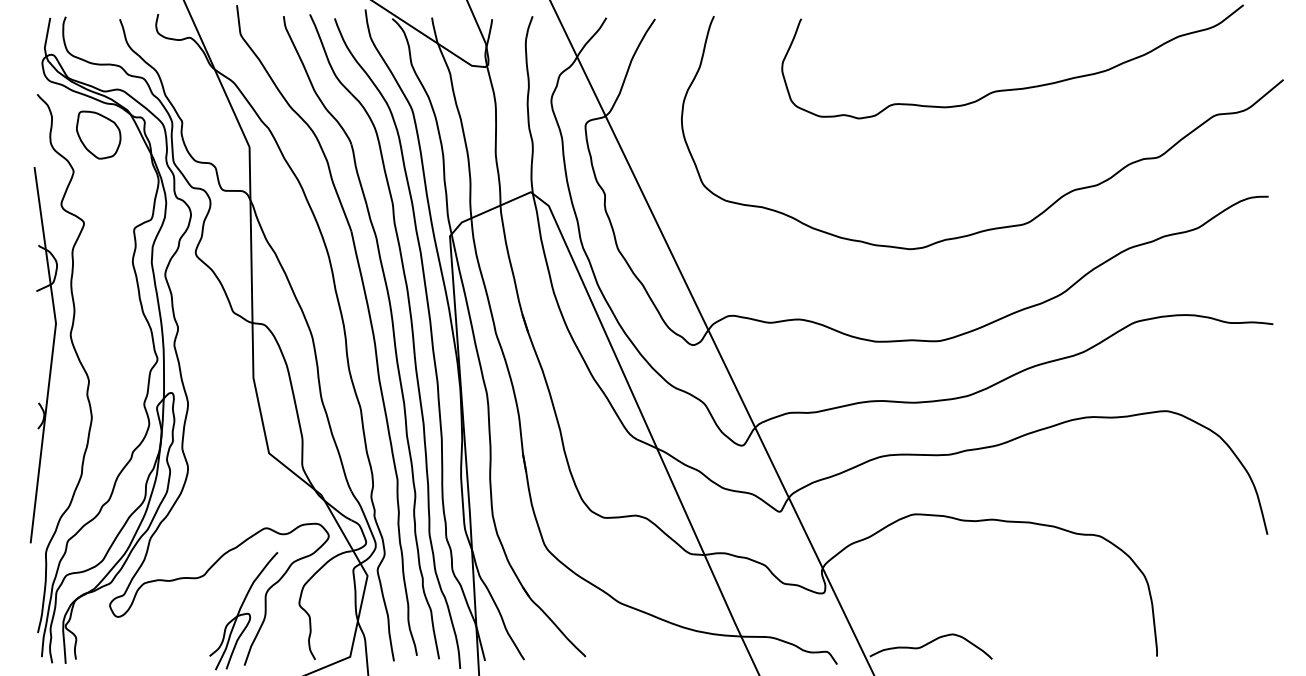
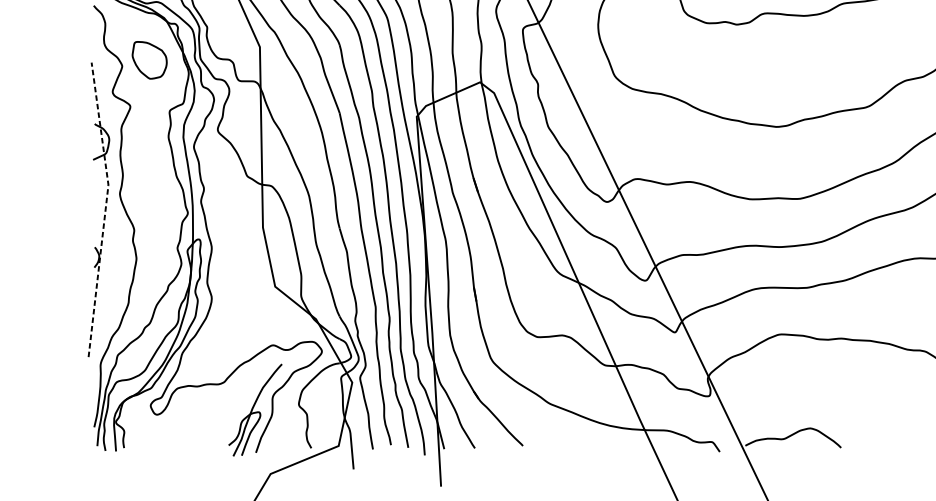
part: (98, 134) -> (149, 59), moved
line: (52, 354) -> (105, 209), solid -> dashed

